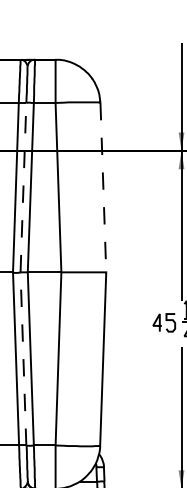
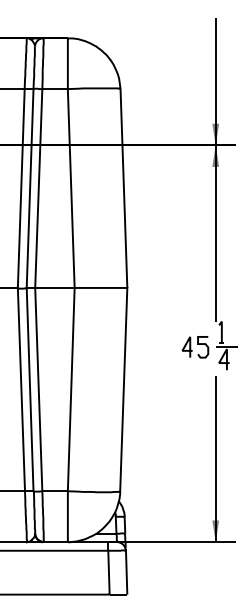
line: (102, 188) -> (123, 189), dashed -> solid
line: (20, 274) -> (26, 290), dashed -> solid

